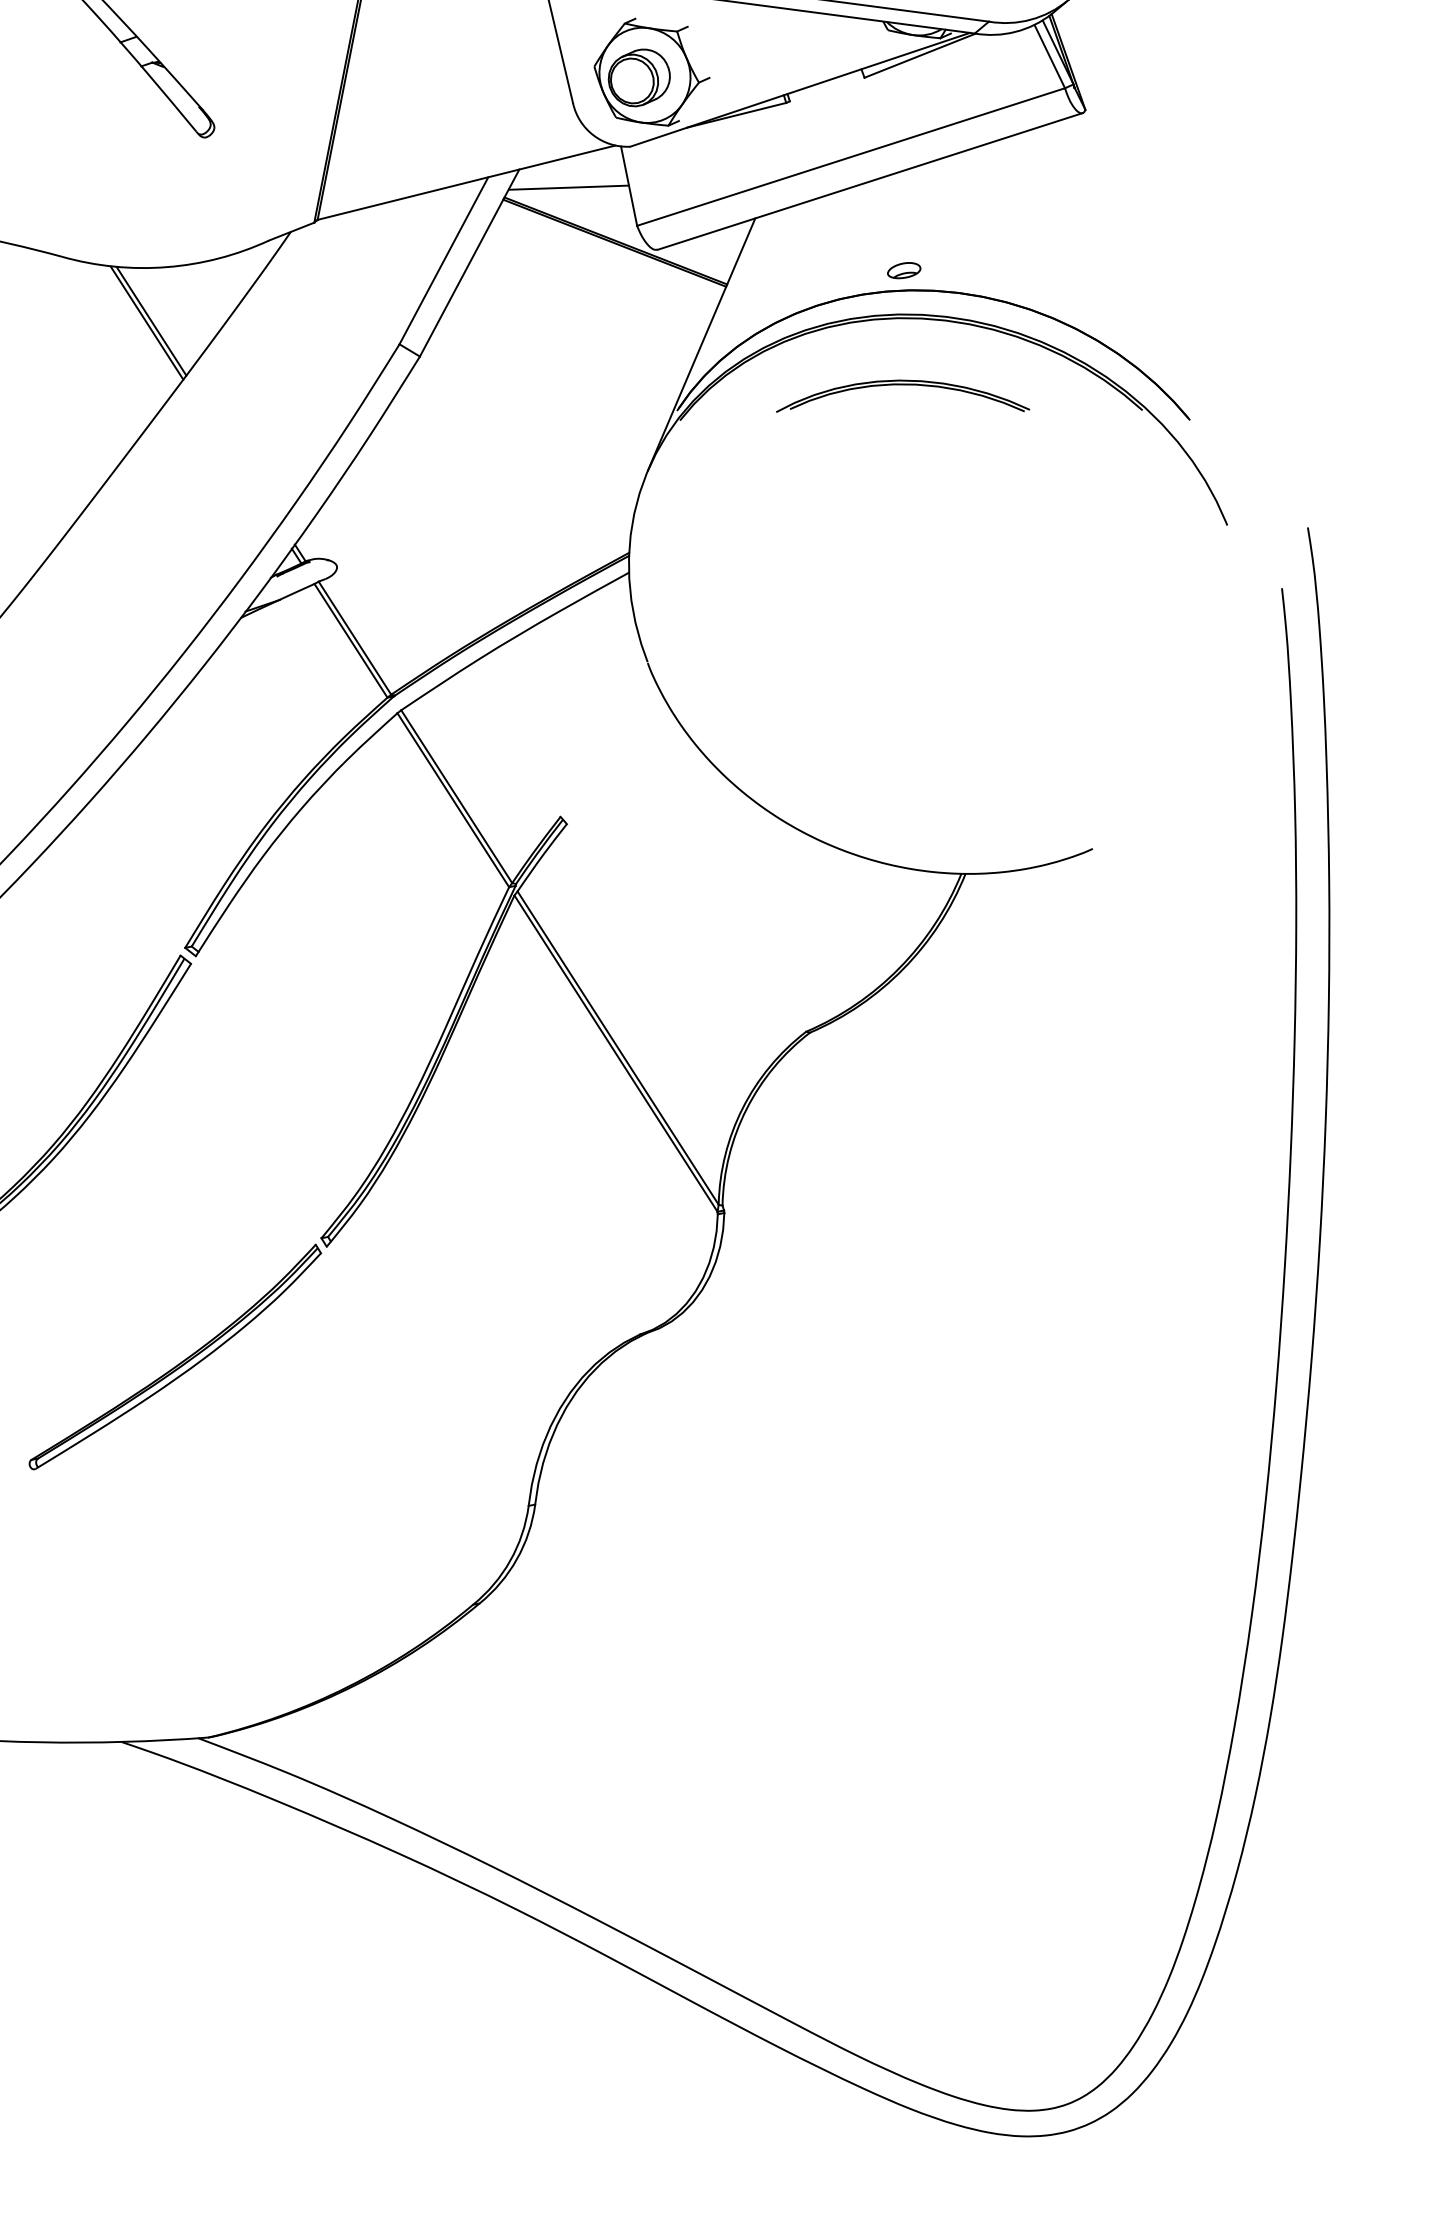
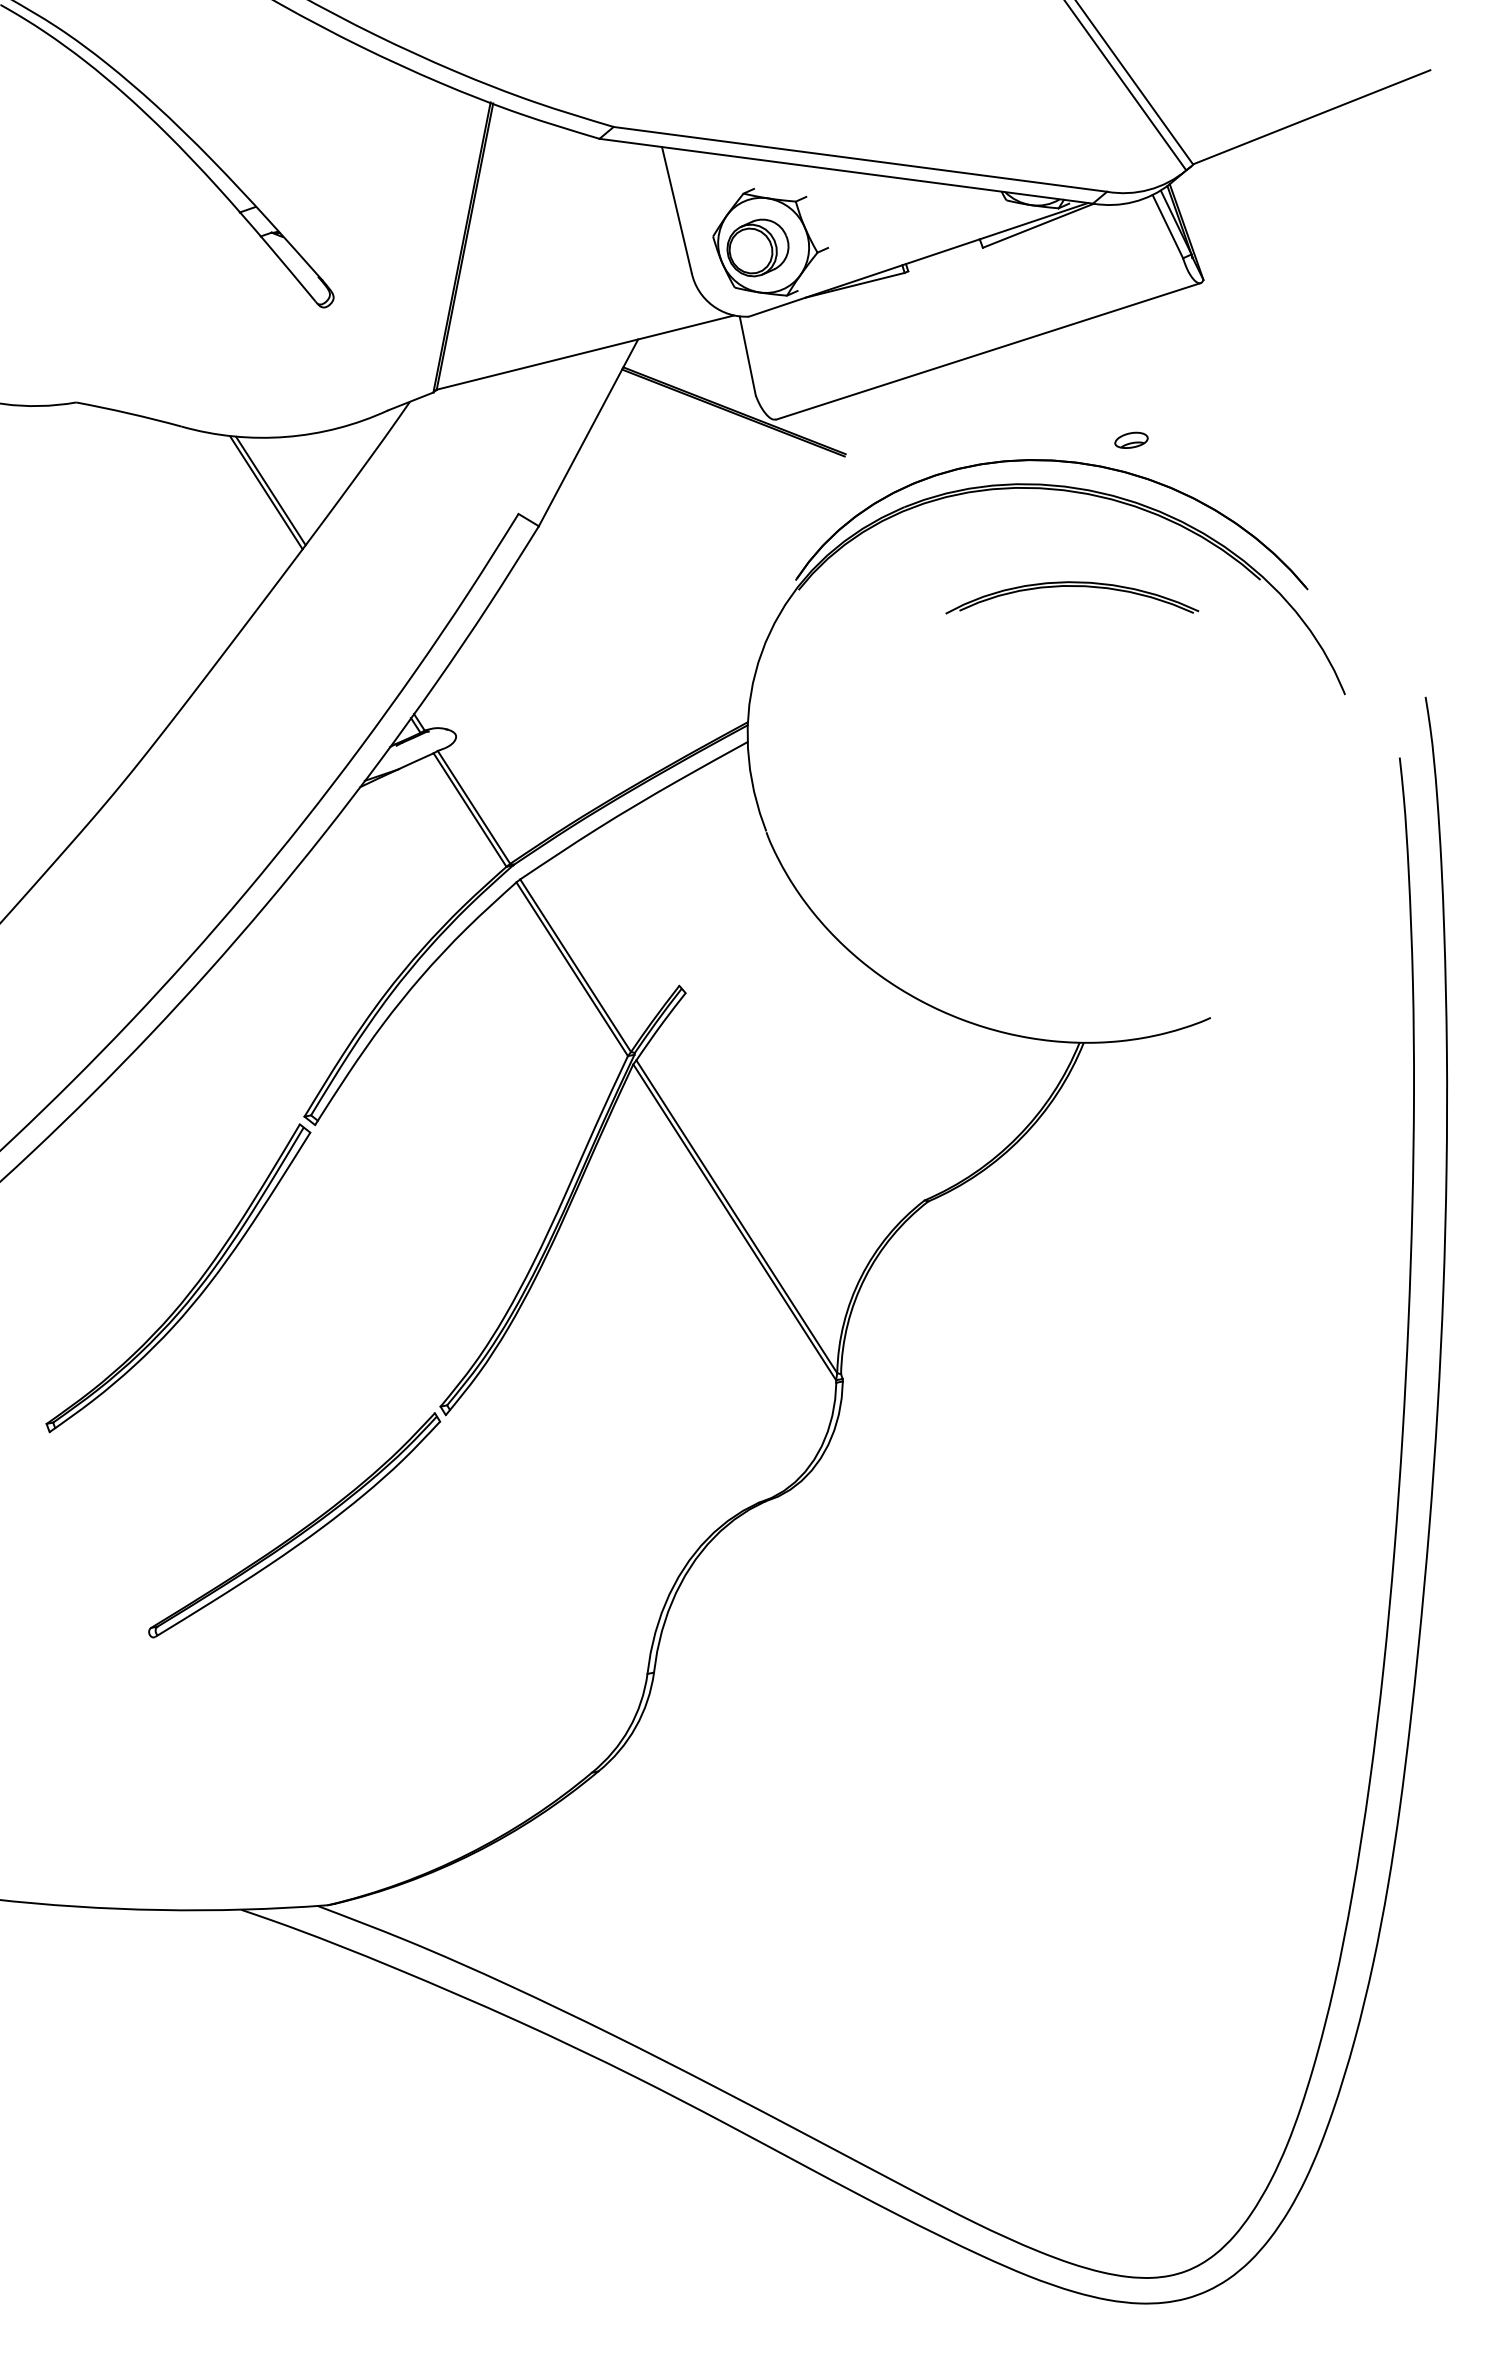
line: (851, 156) -> (969, 326), removed
line: (568, 187) -> (687, 357), removed
line: (443, 260) -> (562, 430), removed
part: (904, 269) -> (1131, 439), moved
line: (700, 344) -> (819, 514), removed
part: (903, 384) -> (1072, 586), moved

